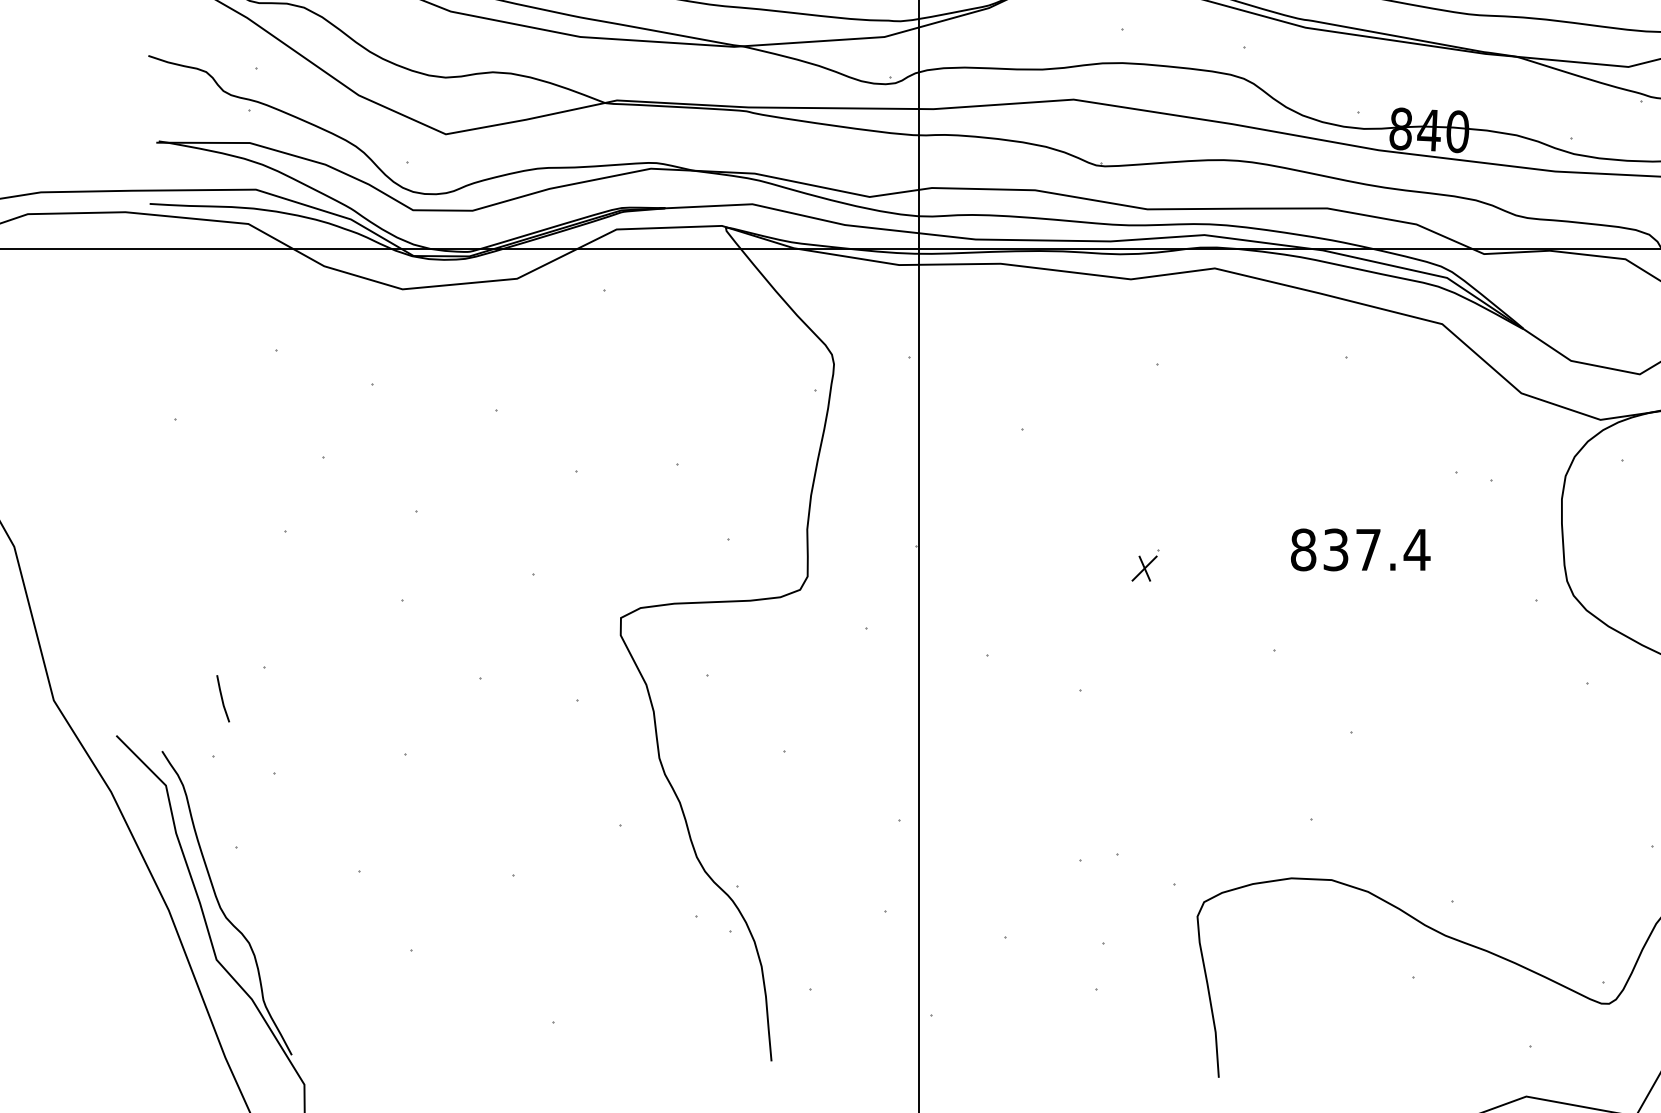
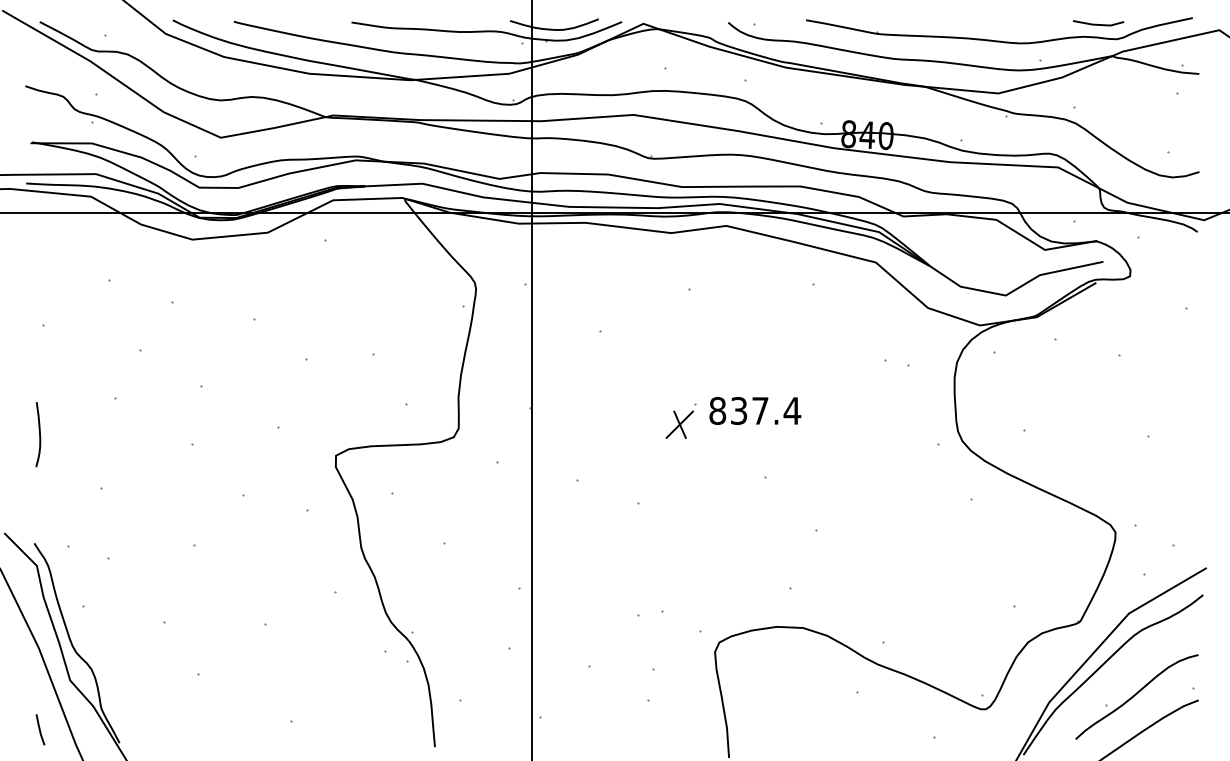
text: (1360, 549) -> (755, 410), moved
part: (1144, 564) -> (680, 420), size x1.67
curve: (169, 585) -> (39, 434), added
line: (223, 698) -> (40, 729), moved

